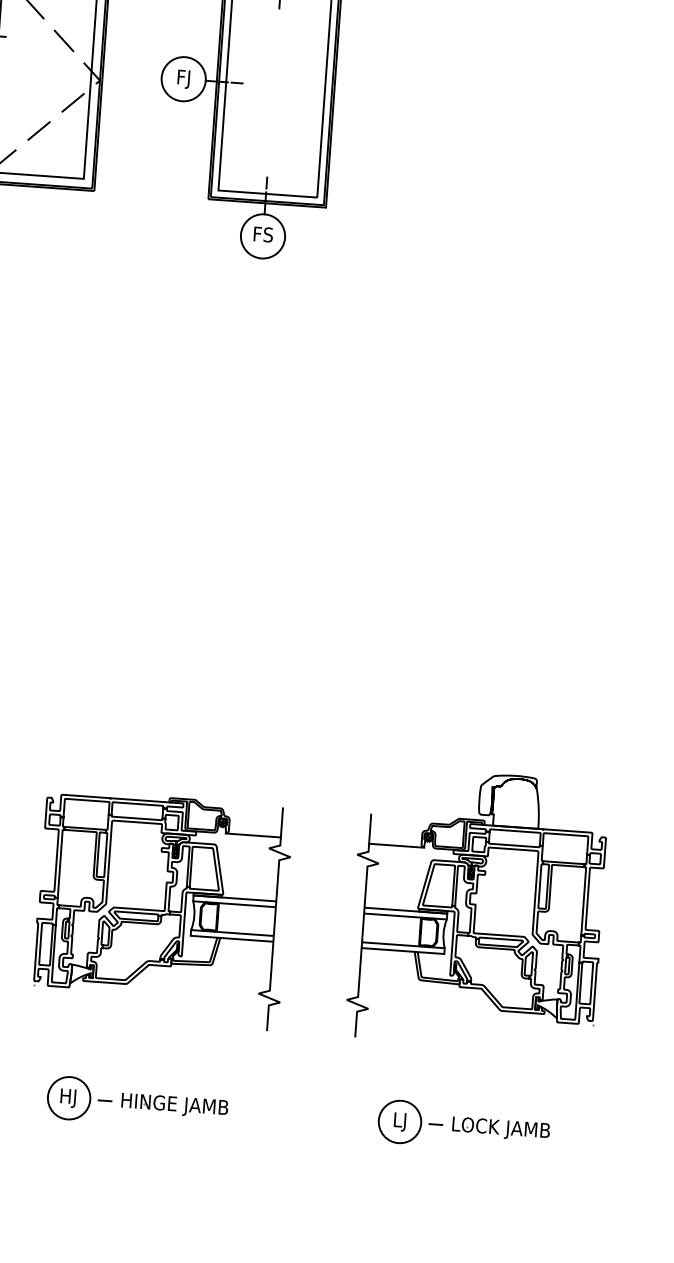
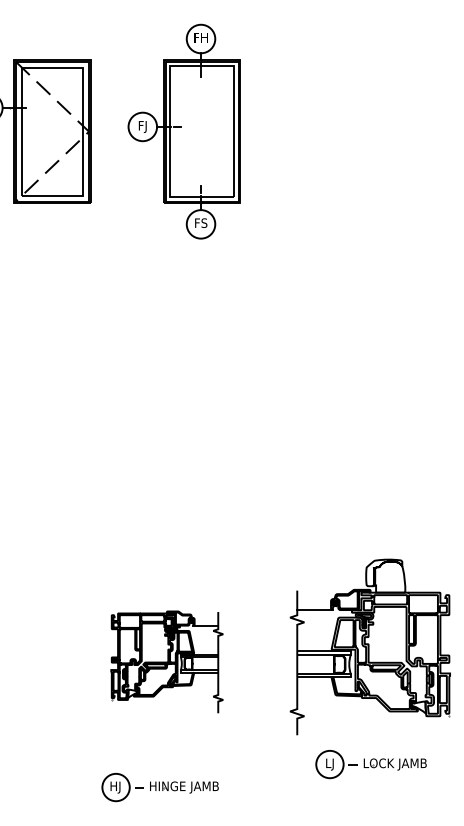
part: (161, 908) -> (166, 661), size x0.7
part: (462, 1126) -> (370, 764), moved

